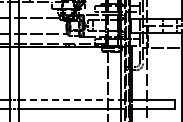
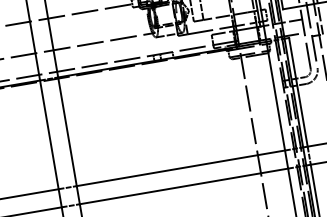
line: (70, 100) -> (182, 168), dashed -> solid

